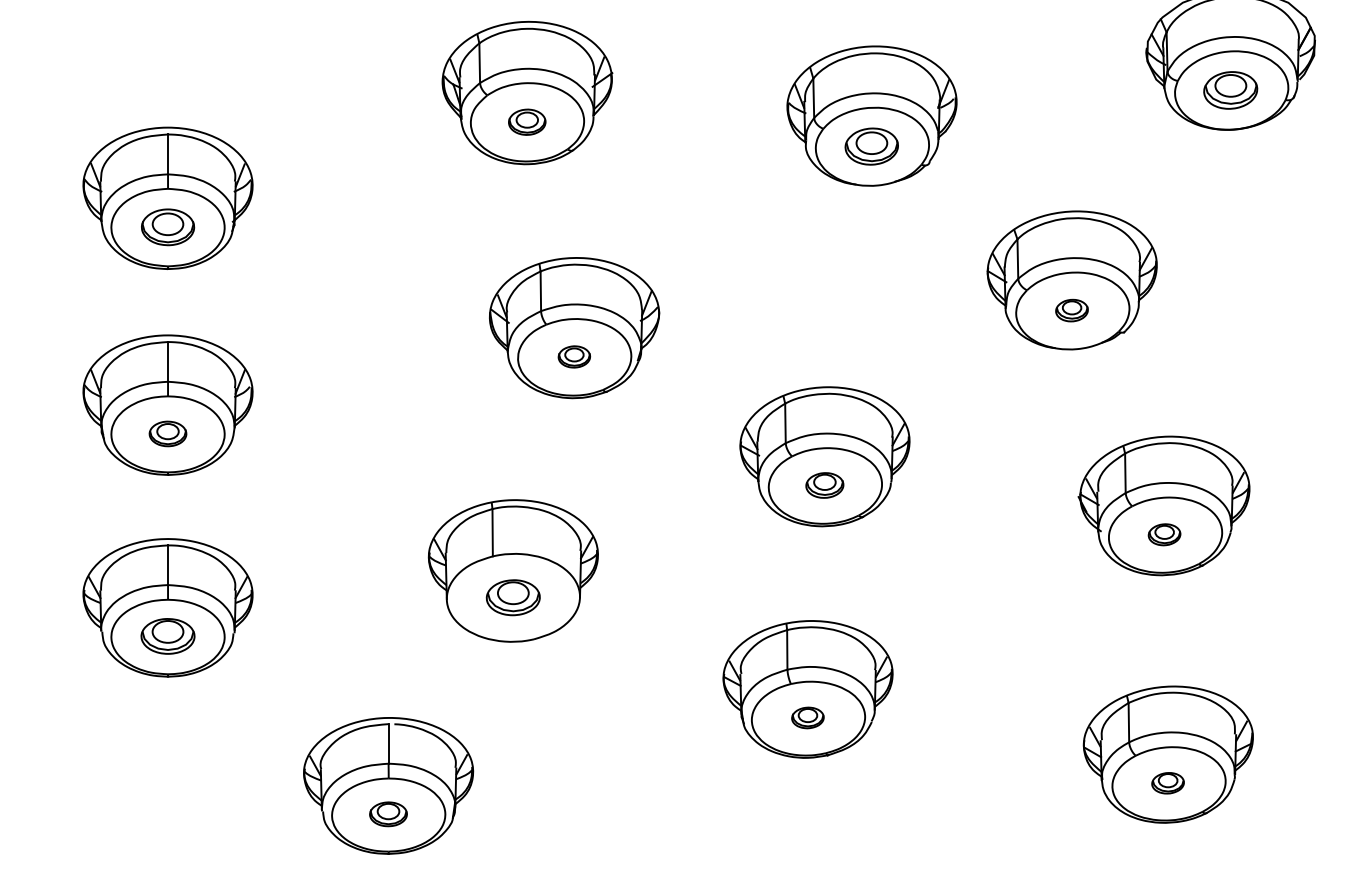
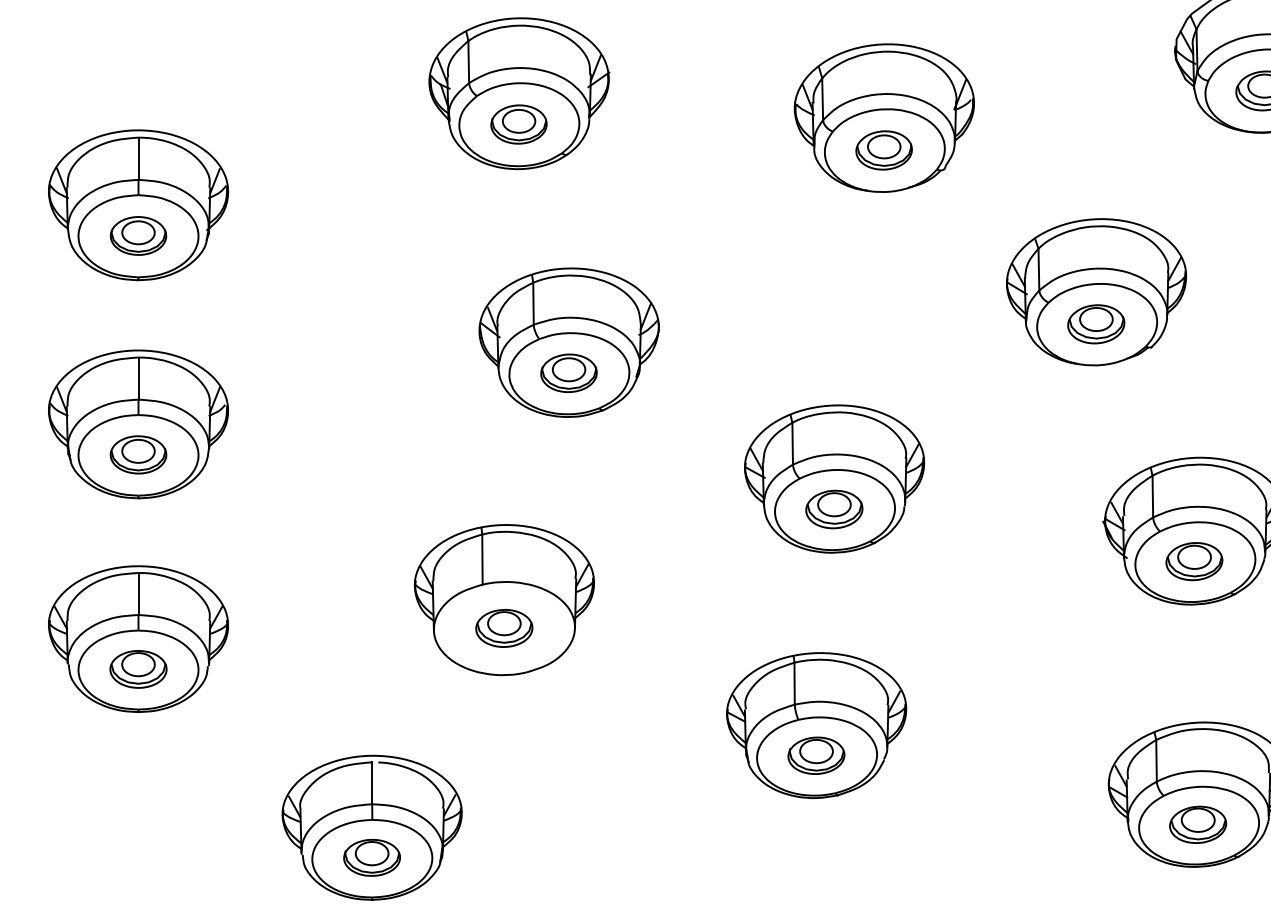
part: (527, 122) -> (519, 124), size x1.43
part: (1071, 310) -> (1095, 324), size x1.67
part: (574, 356) -> (569, 372), size x1.67
part: (167, 433) -> (137, 454), size x1.43
part: (824, 485) -> (834, 509), size x1.43
part: (1164, 534) -> (1194, 561), size x1.67
part: (807, 717) -> (816, 755), size x1.67
part: (1167, 783) -> (1197, 825), size x1.67
part: (388, 814) -> (372, 858), size x1.43

